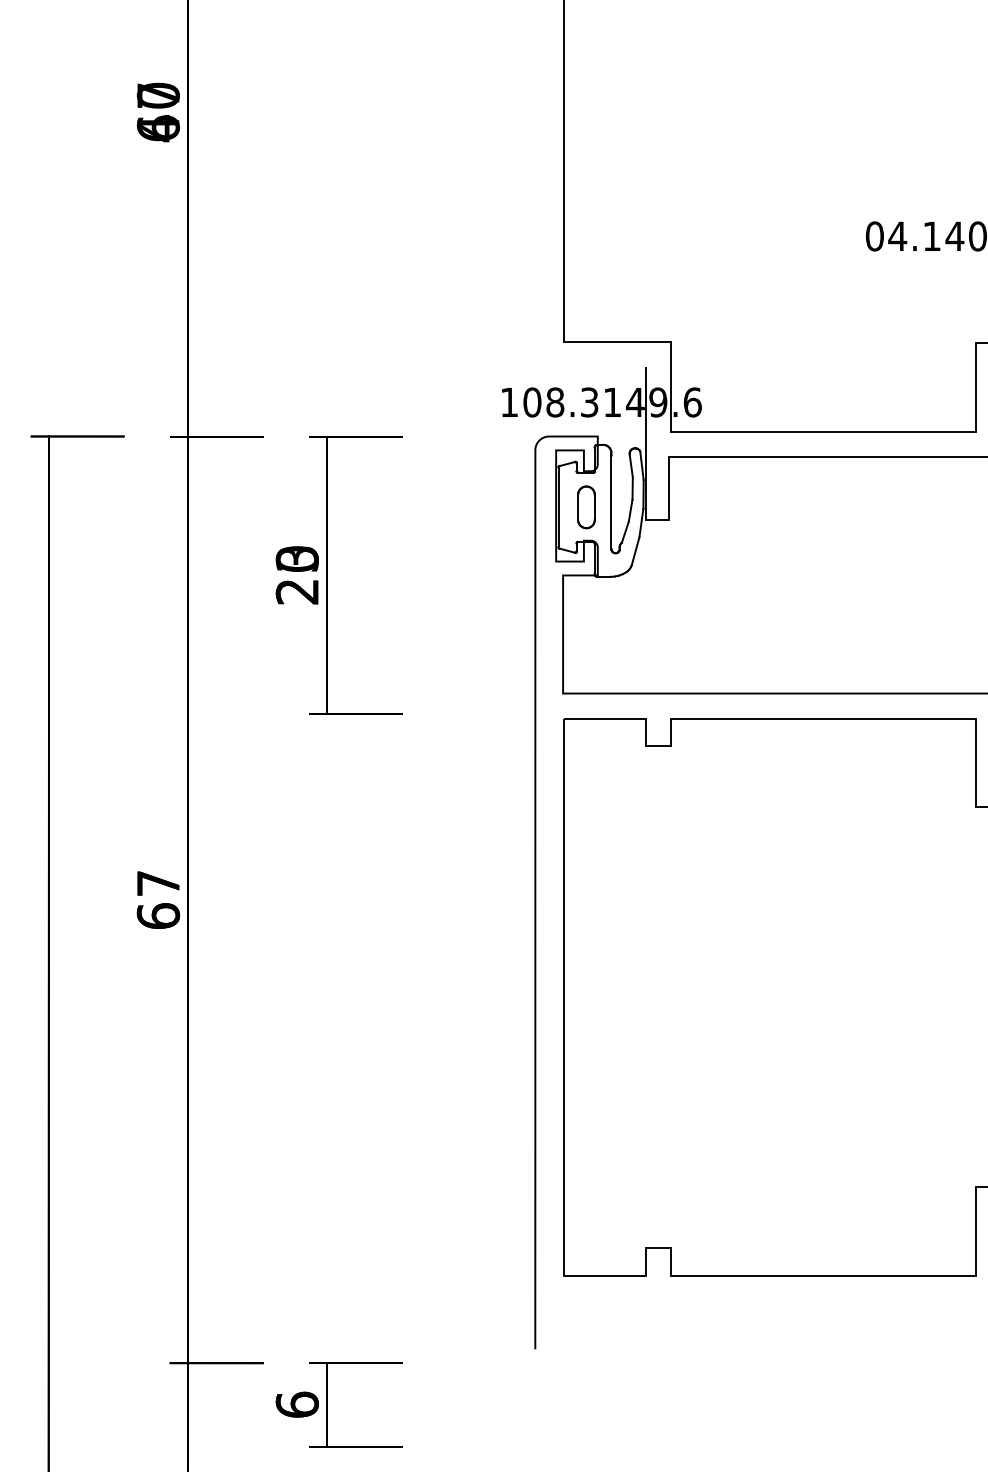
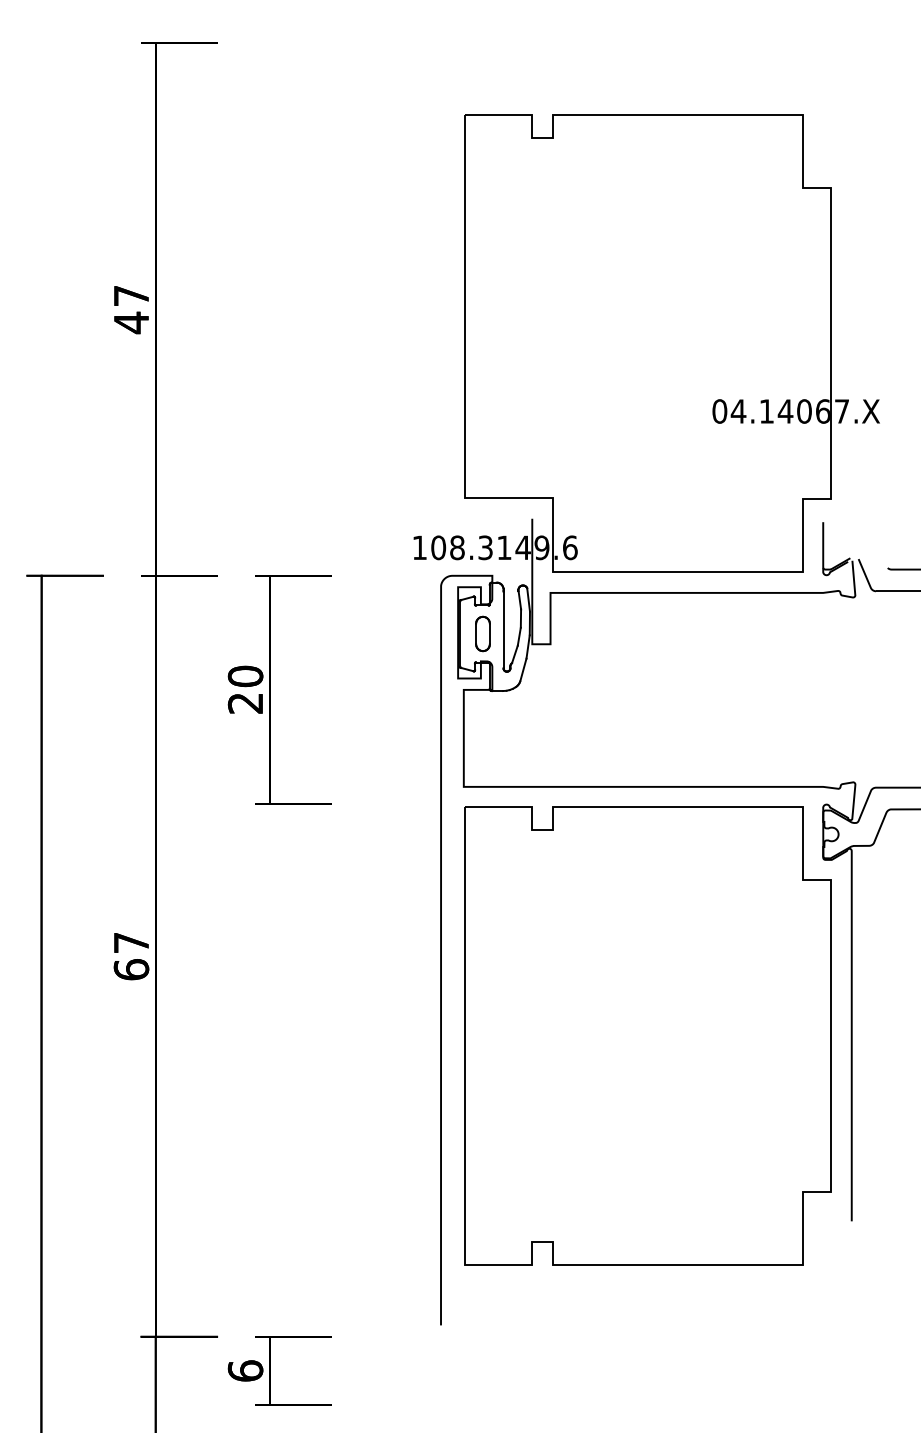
text: (158, 112) -> (131, 309), 60 -> 47
text: (297, 557) -> (245, 675), 23 -> 20

